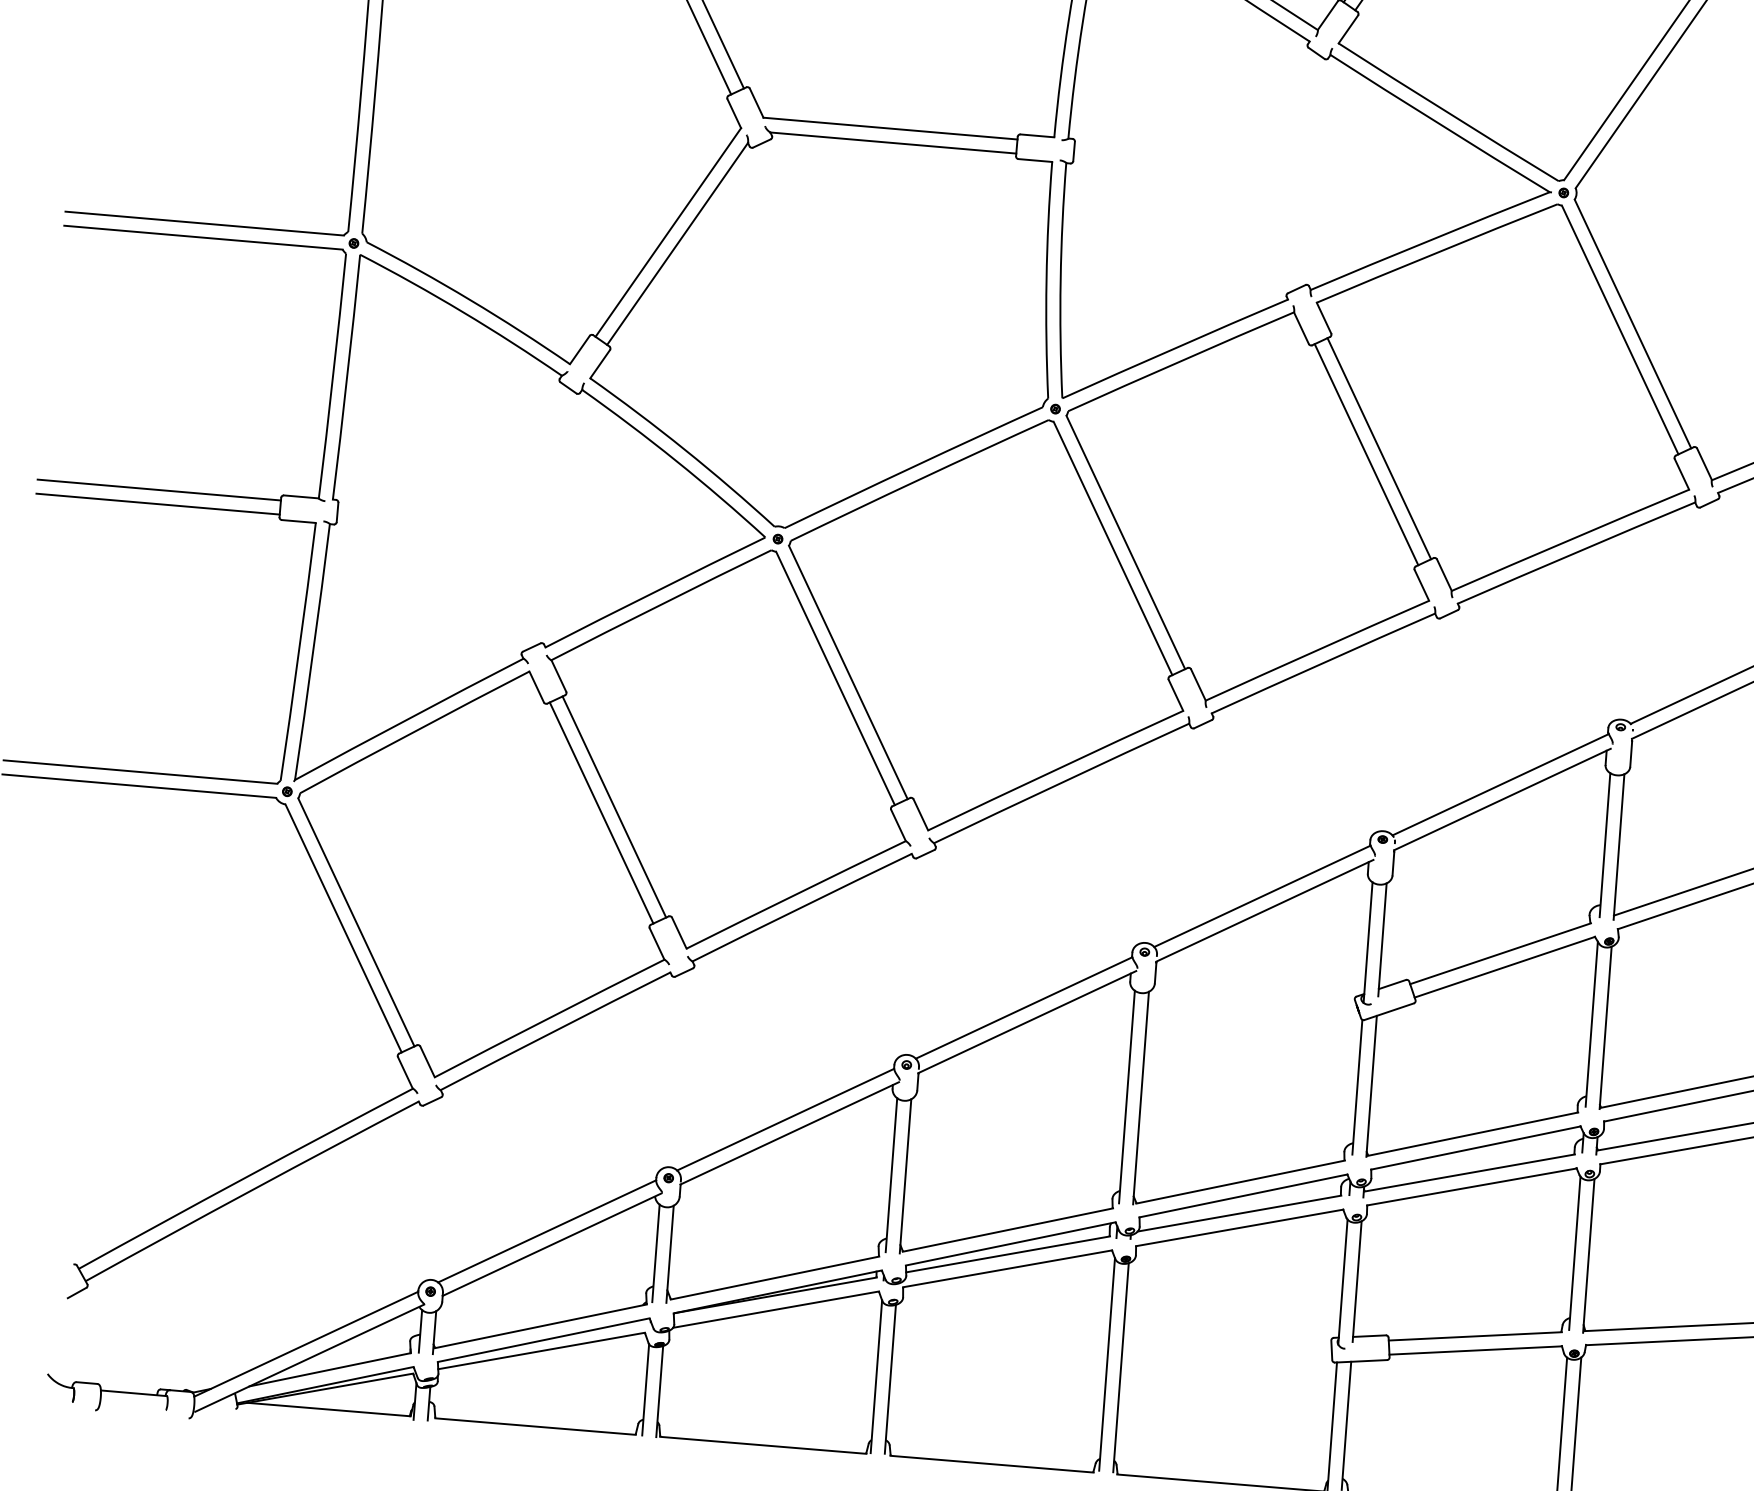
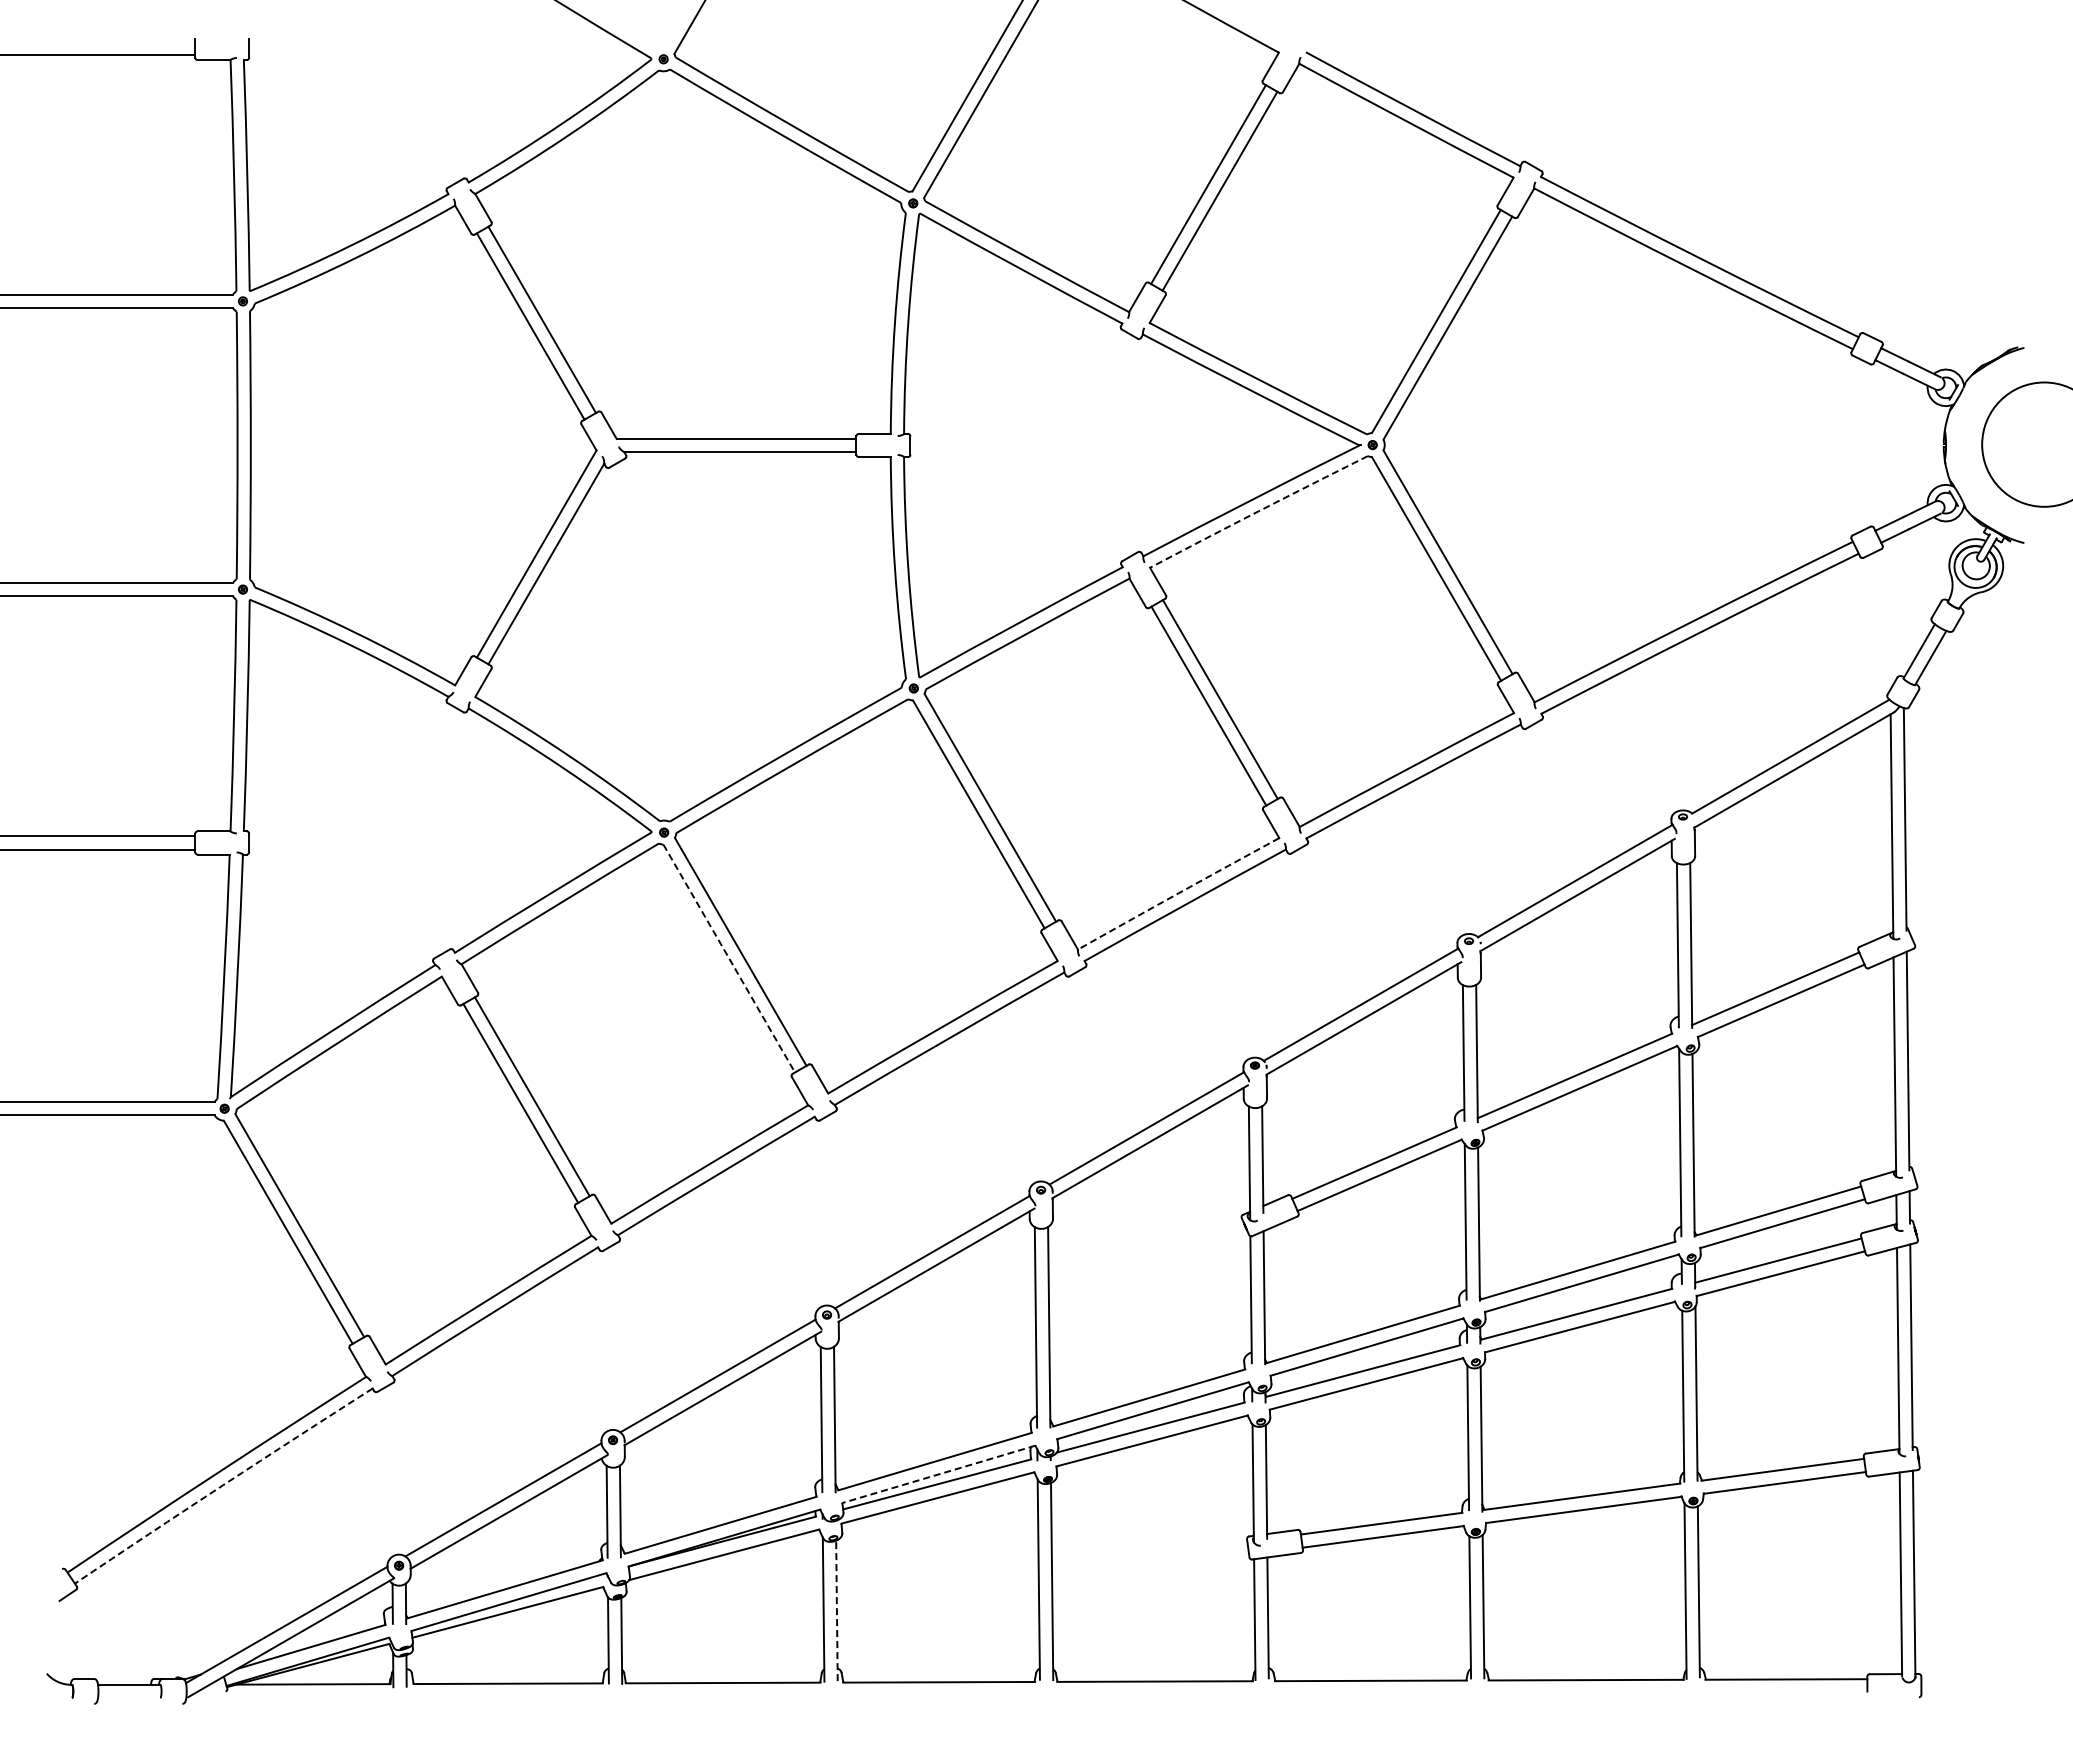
arc: (1436, 252) -> (1258, 511), solid -> dashed
arc: (1317, 650) -> (1178, 893), solid -> dashed
line: (835, 678) -> (729, 958), solid -> dashed
arc: (251, 1190) -> (223, 1485), solid -> dashed
line: (1010, 1244) -> (938, 1474), solid -> dashed
line: (889, 1378) -> (836, 1610), solid -> dashed

